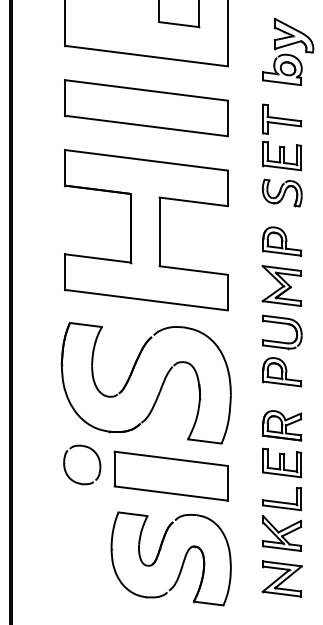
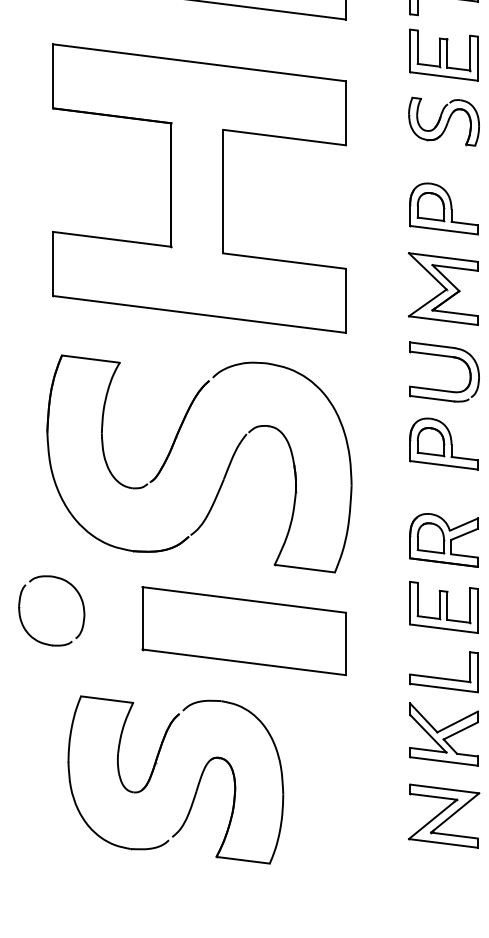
part: (96, 456) -> (77, 595), moved
part: (159, 554) -> (154, 772), moved

